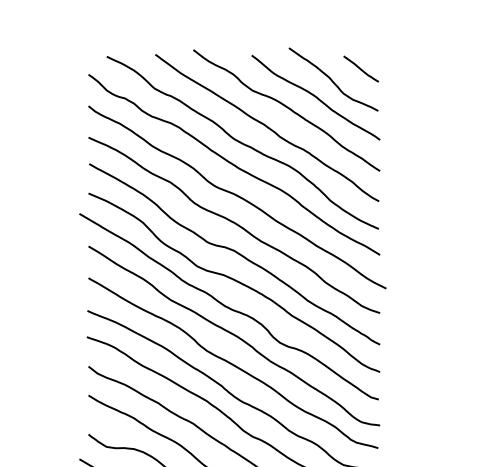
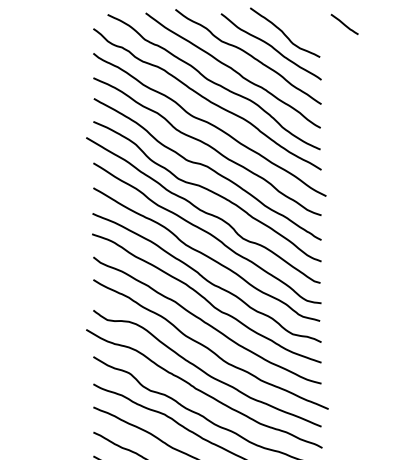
line: (360, 69) -> (344, 24), moved

